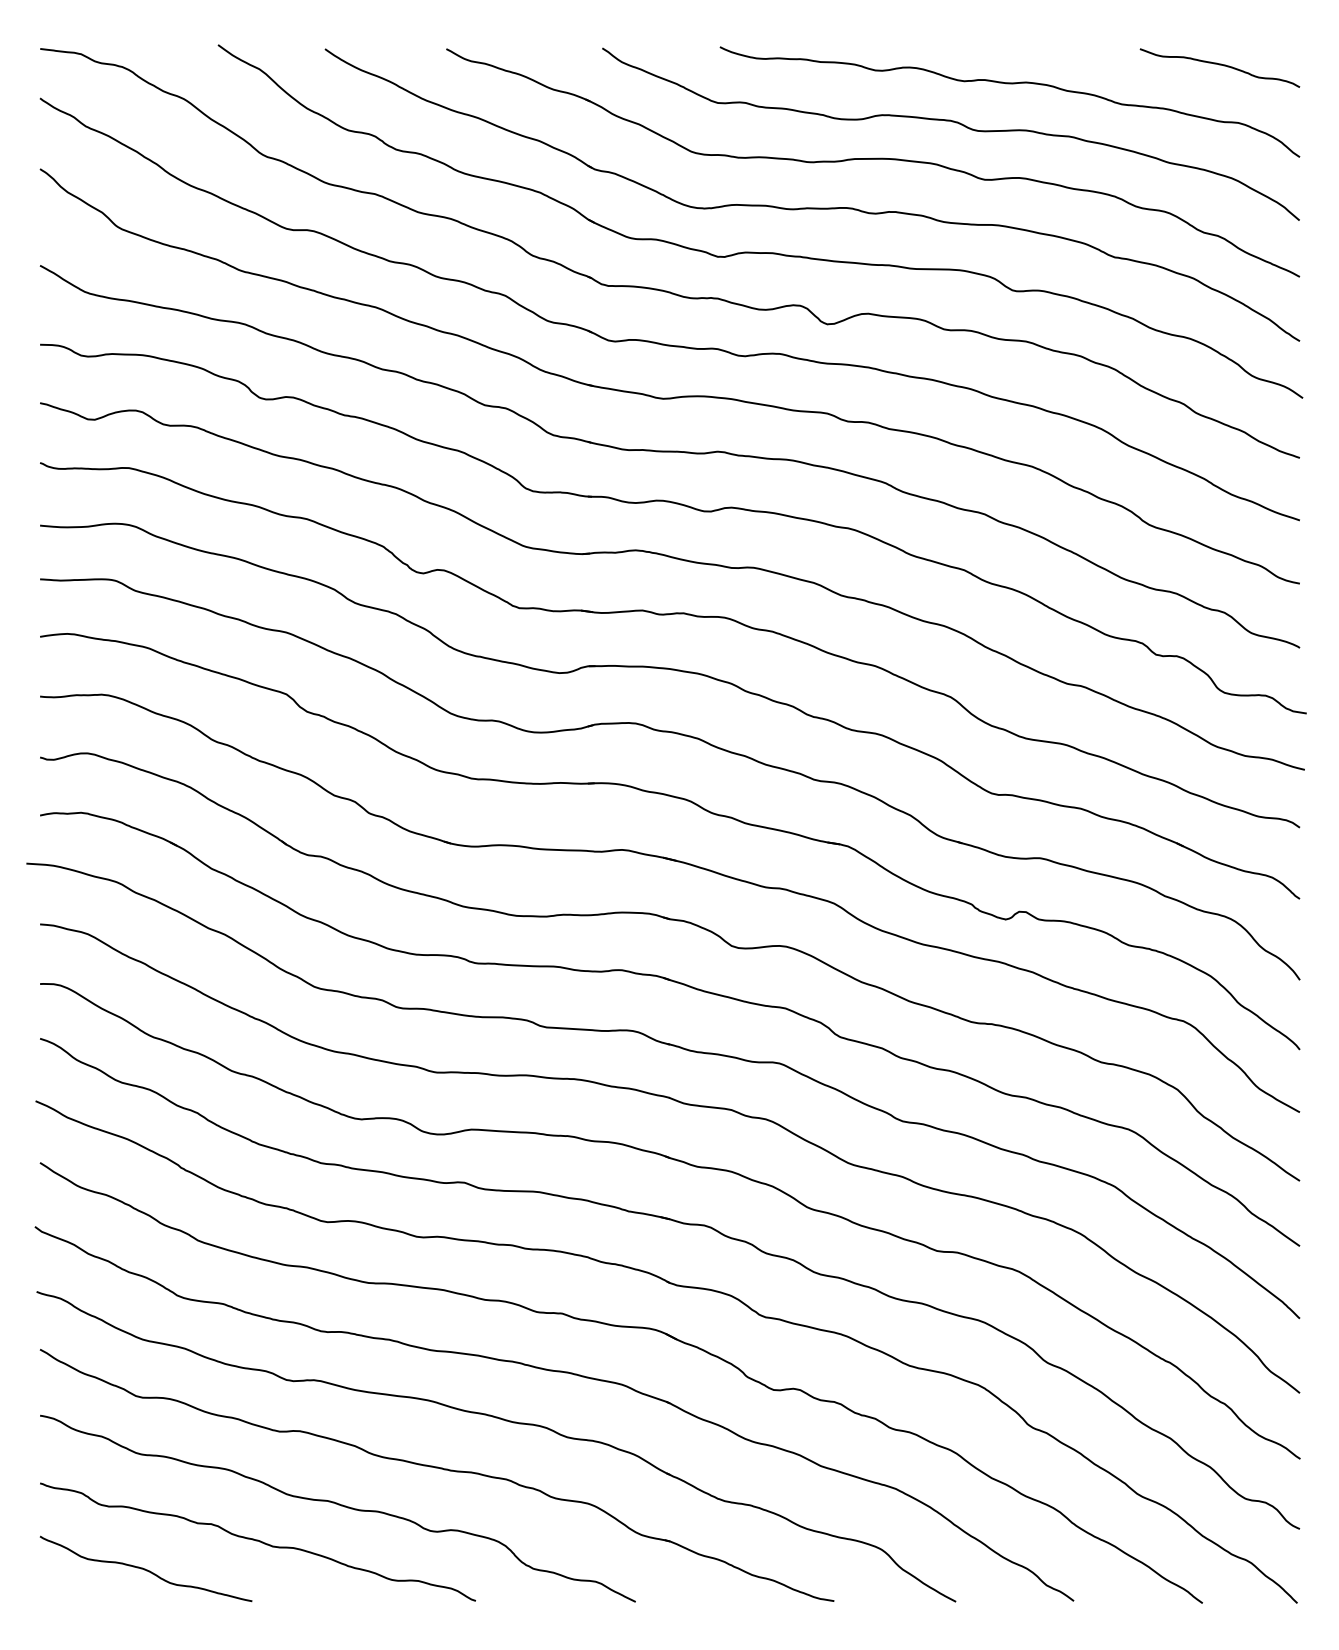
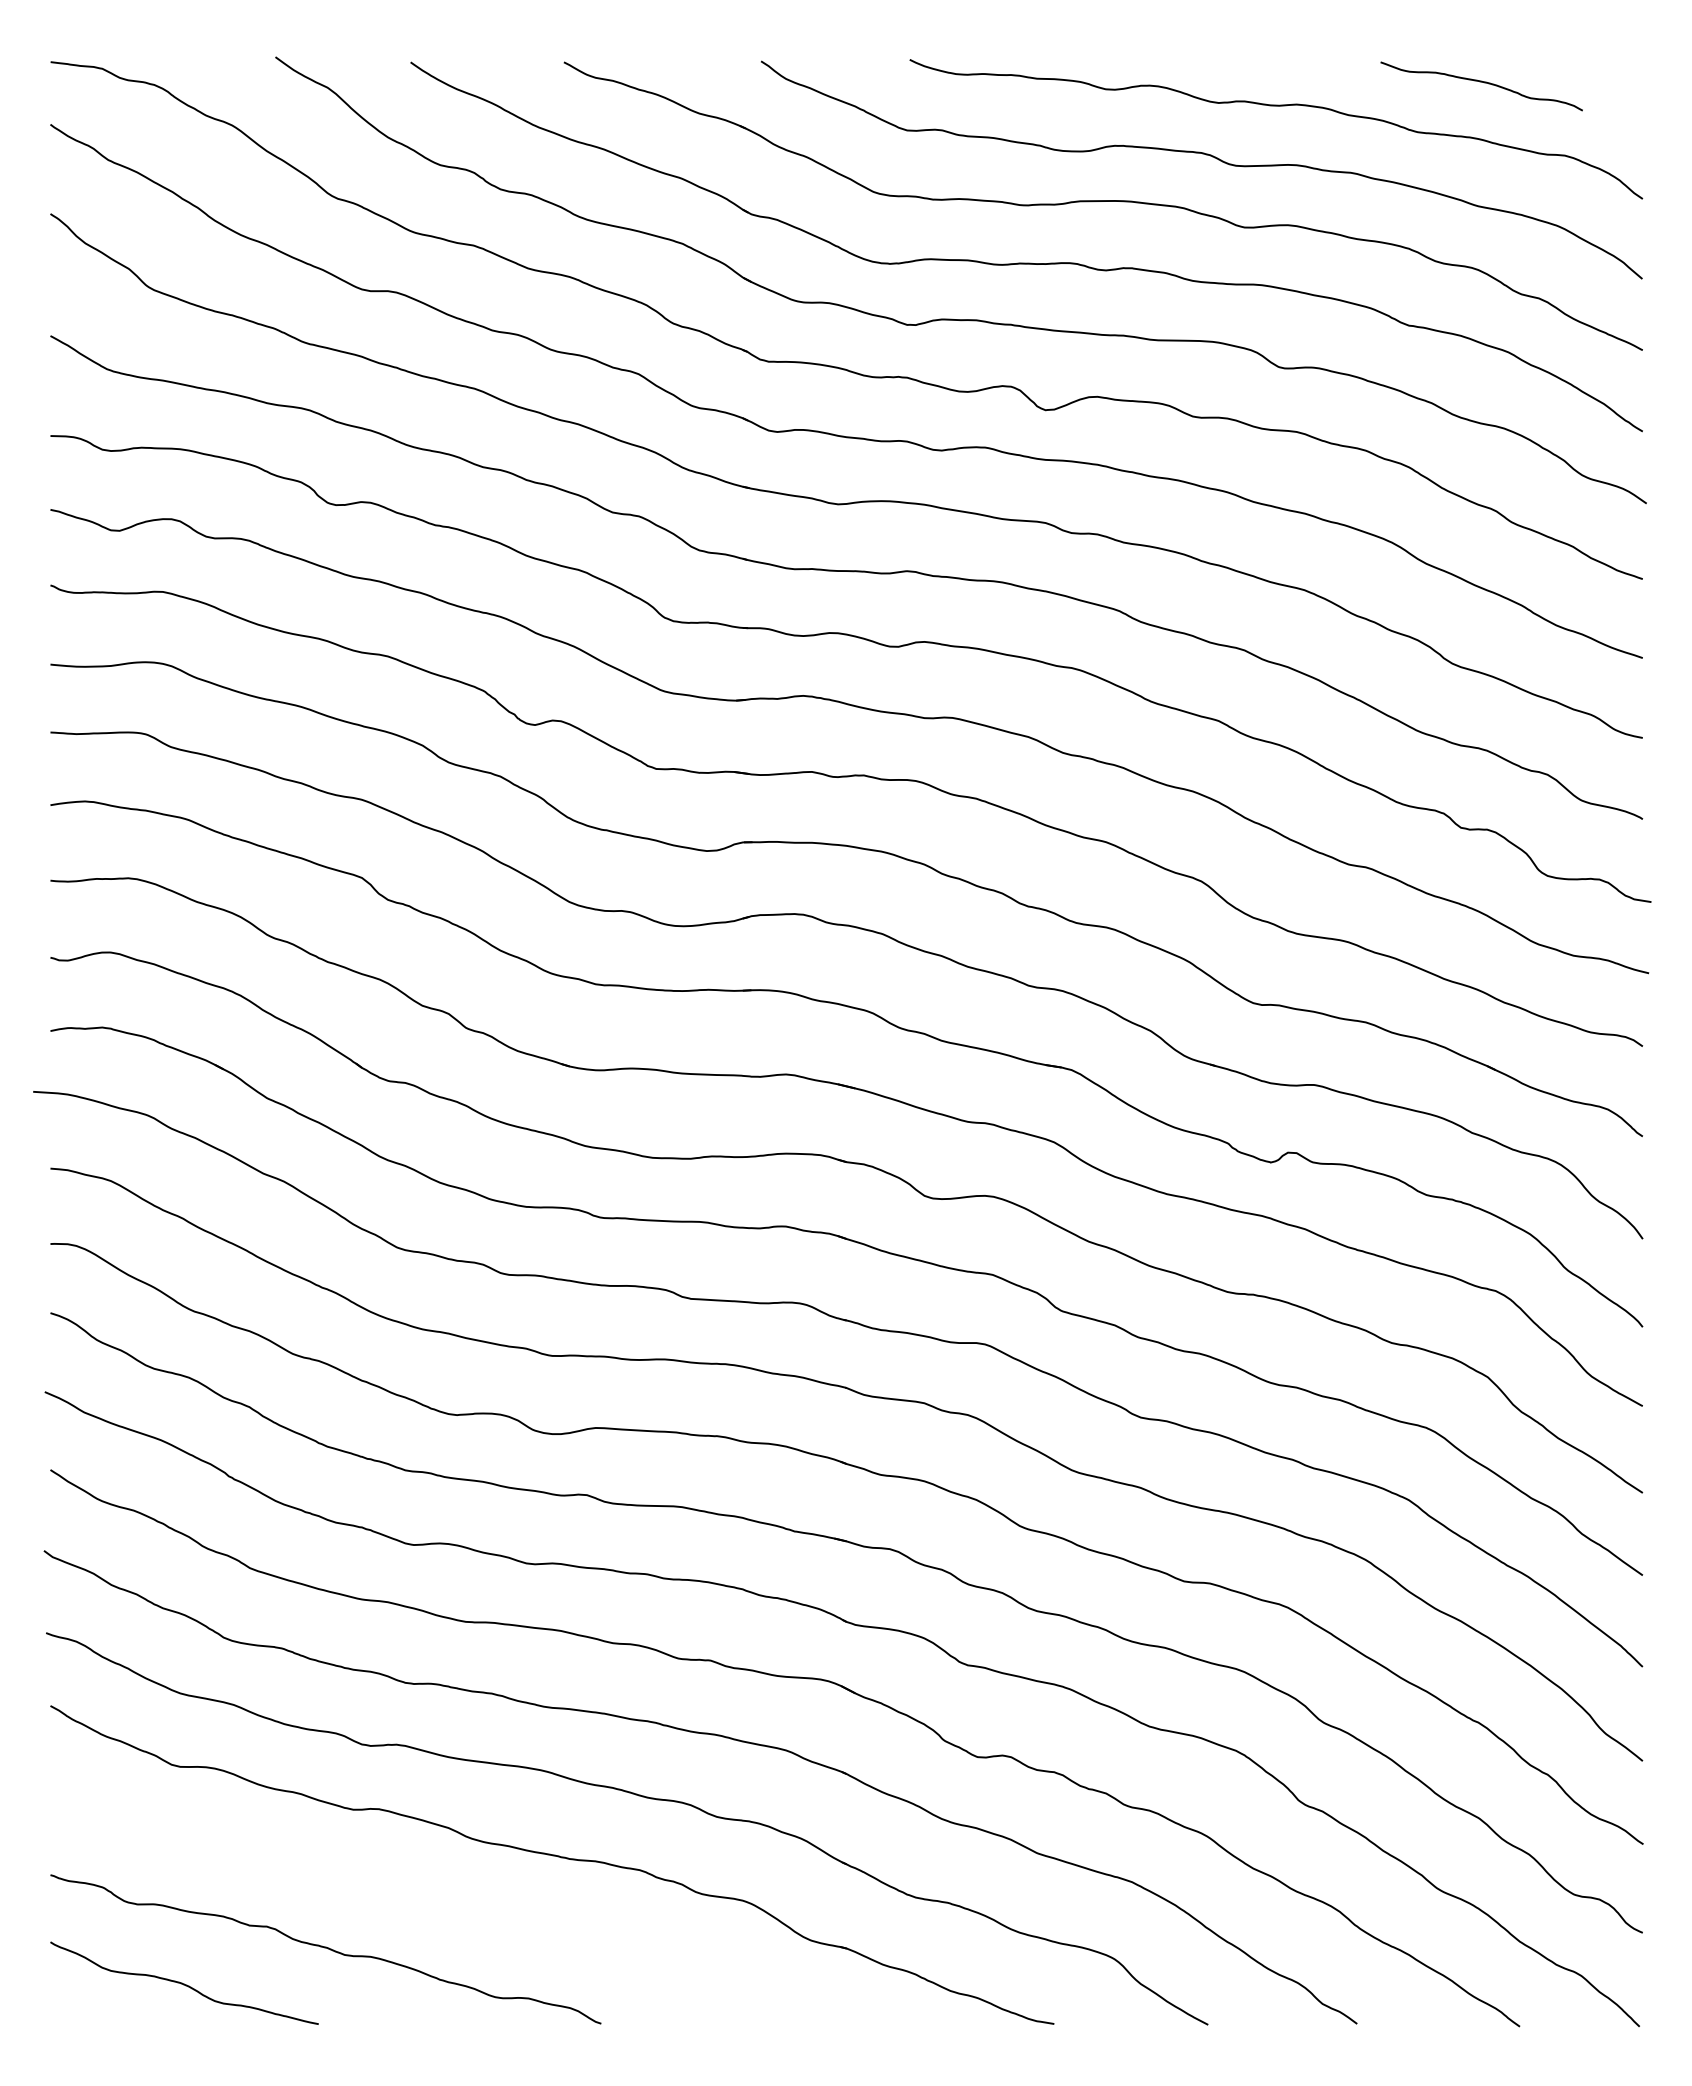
curve: (1219, 65) -> (1481, 82), moved
curve: (338, 1505) -> (427, 1902), removed

